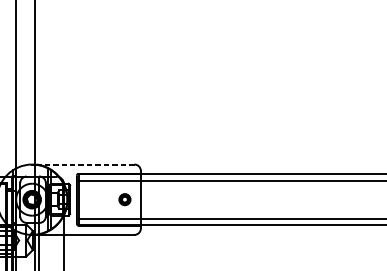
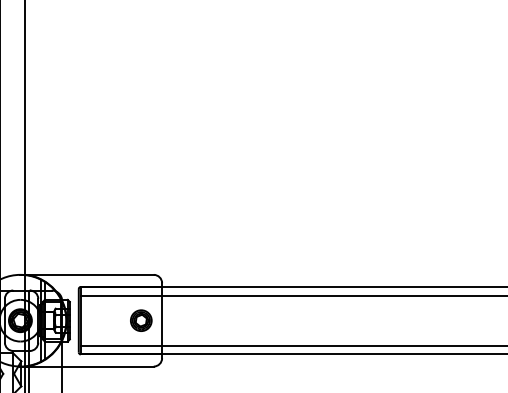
line: (85, 164) -> (90, 274), dashed -> solid
part: (125, 199) -> (141, 320), size x1.43

